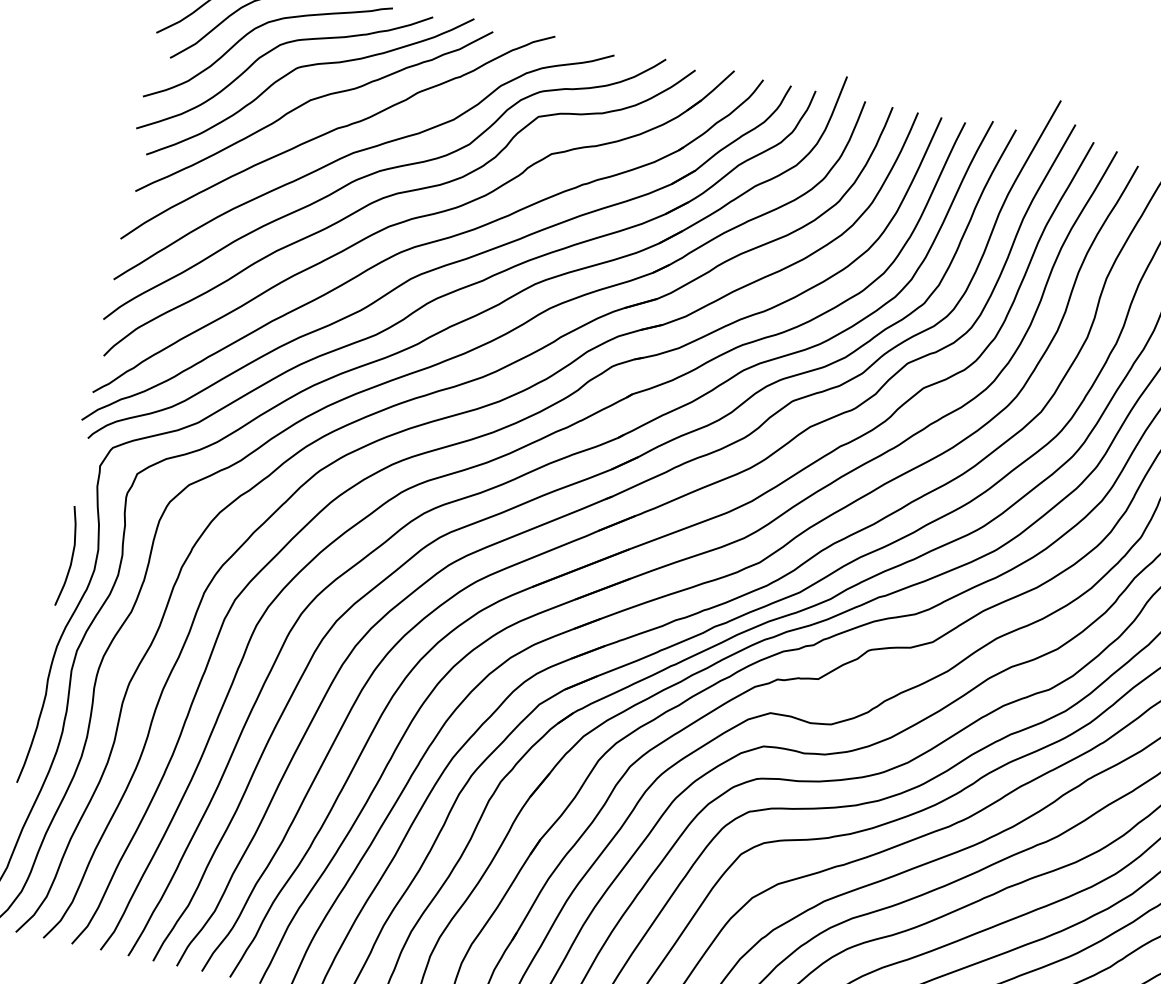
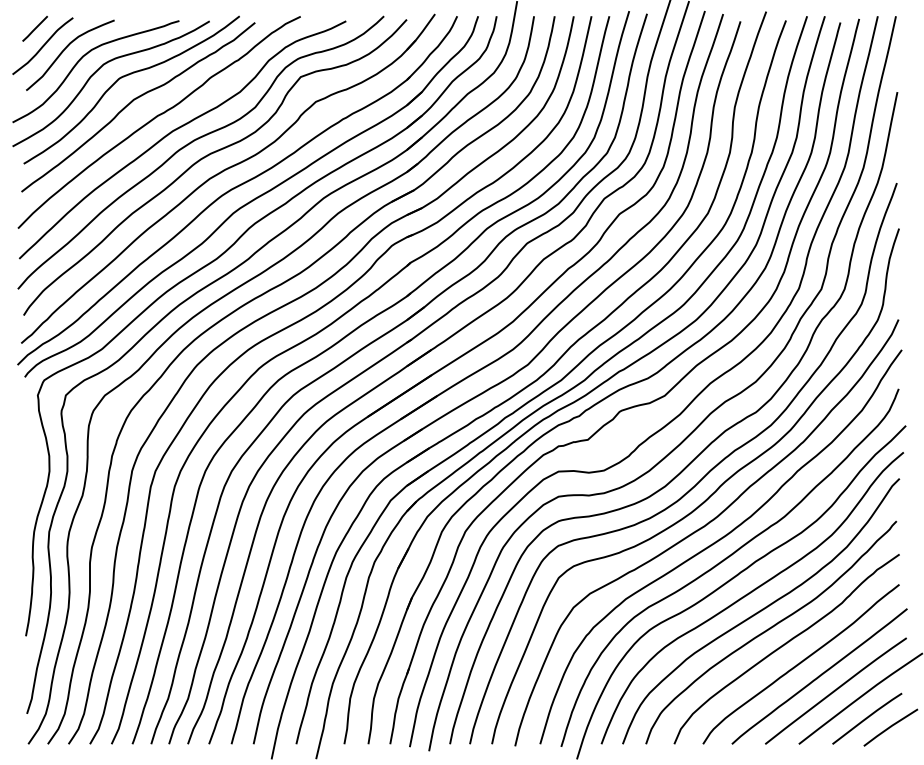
curve: (70, 557) -> (30, 465), removed

